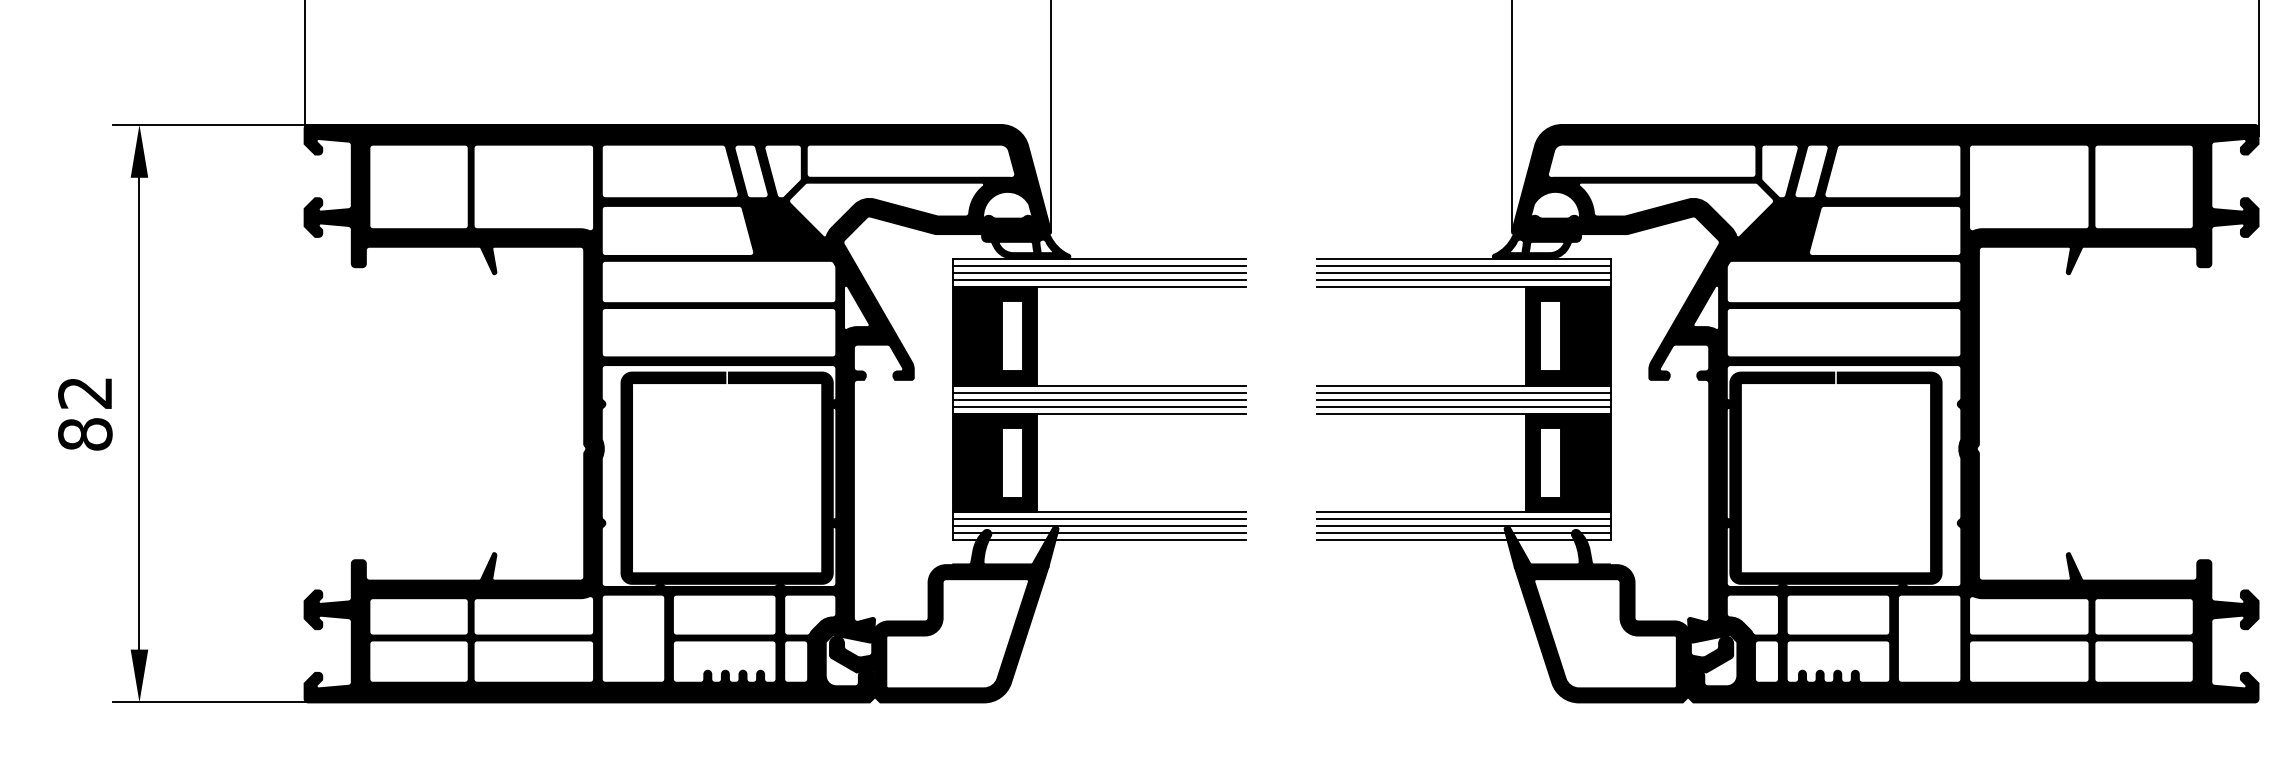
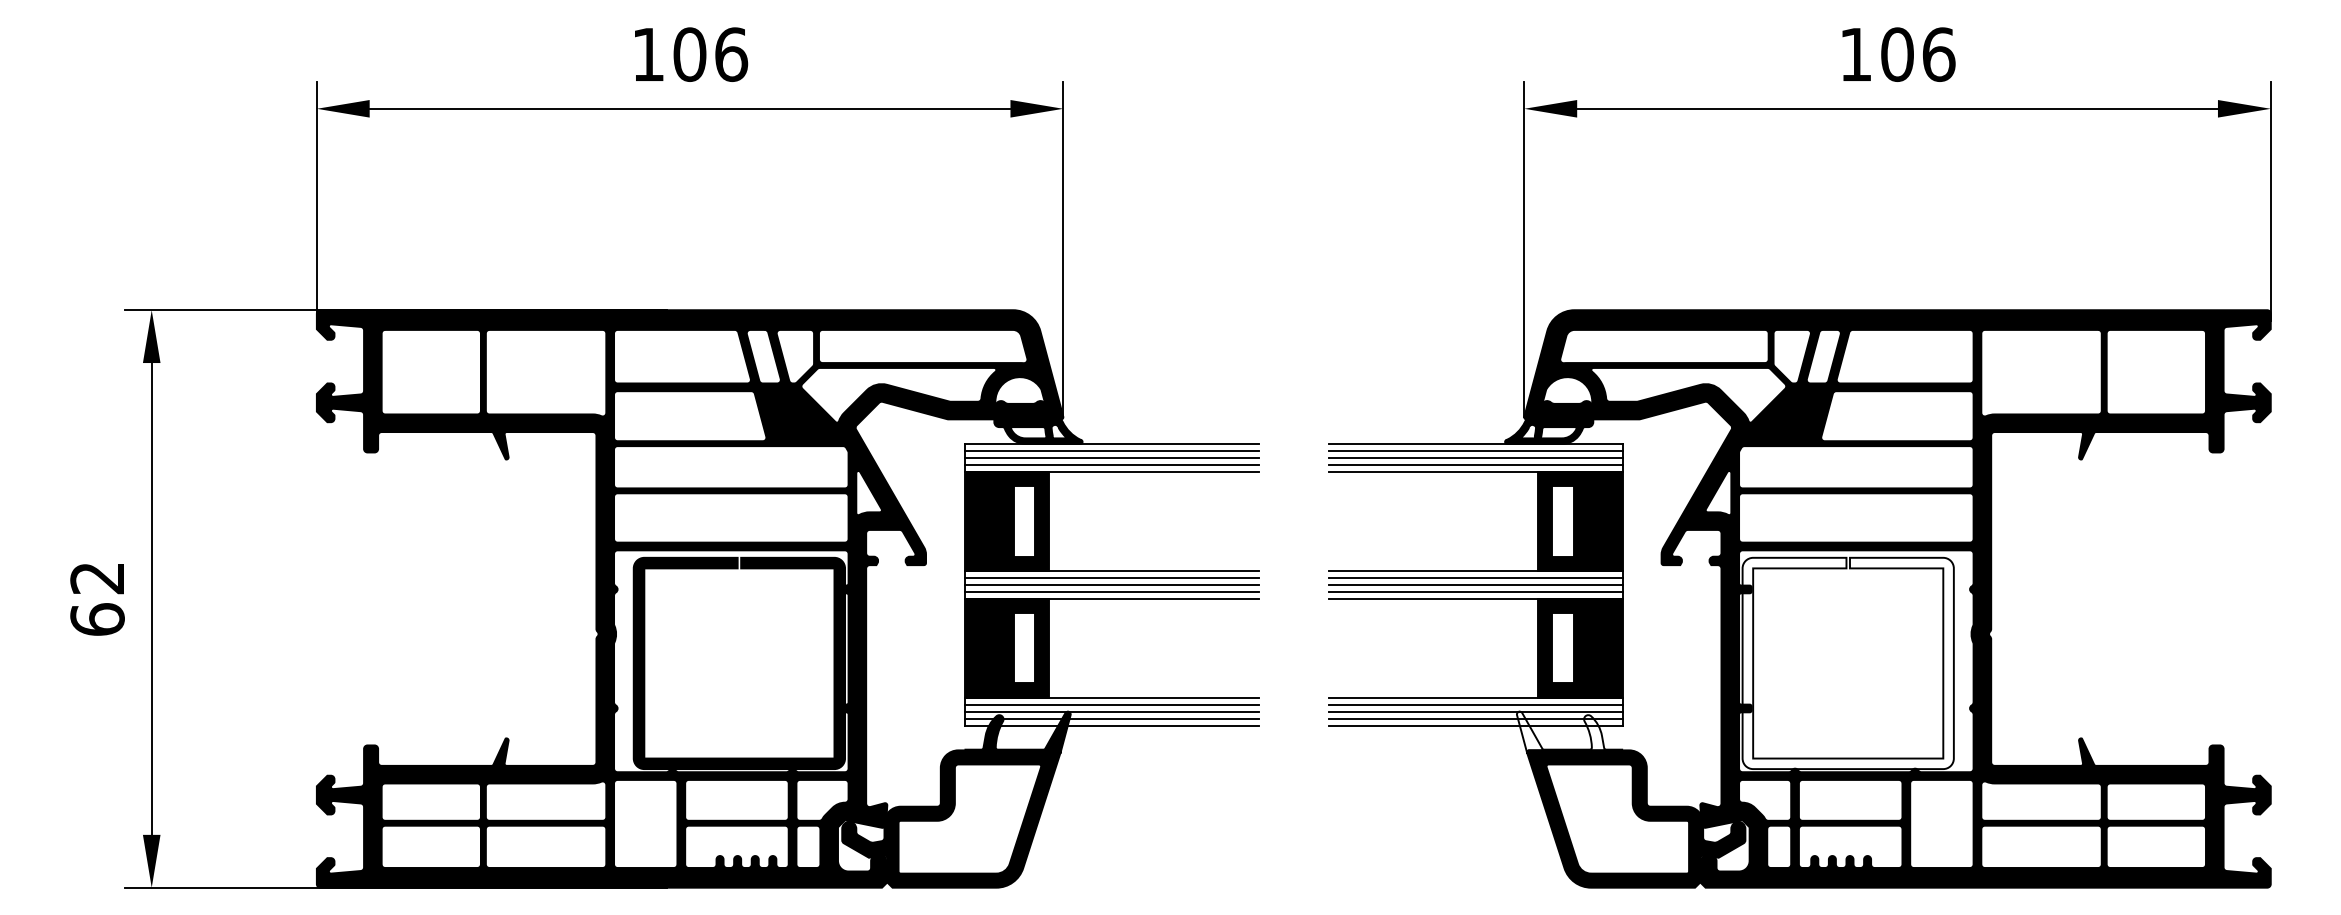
text: (85, 434) -> (97, 619), 82 -> 62
fill: (1835, 478) -> (1847, 663), removed
fill: (1557, 547) -> (1569, 732), removed

